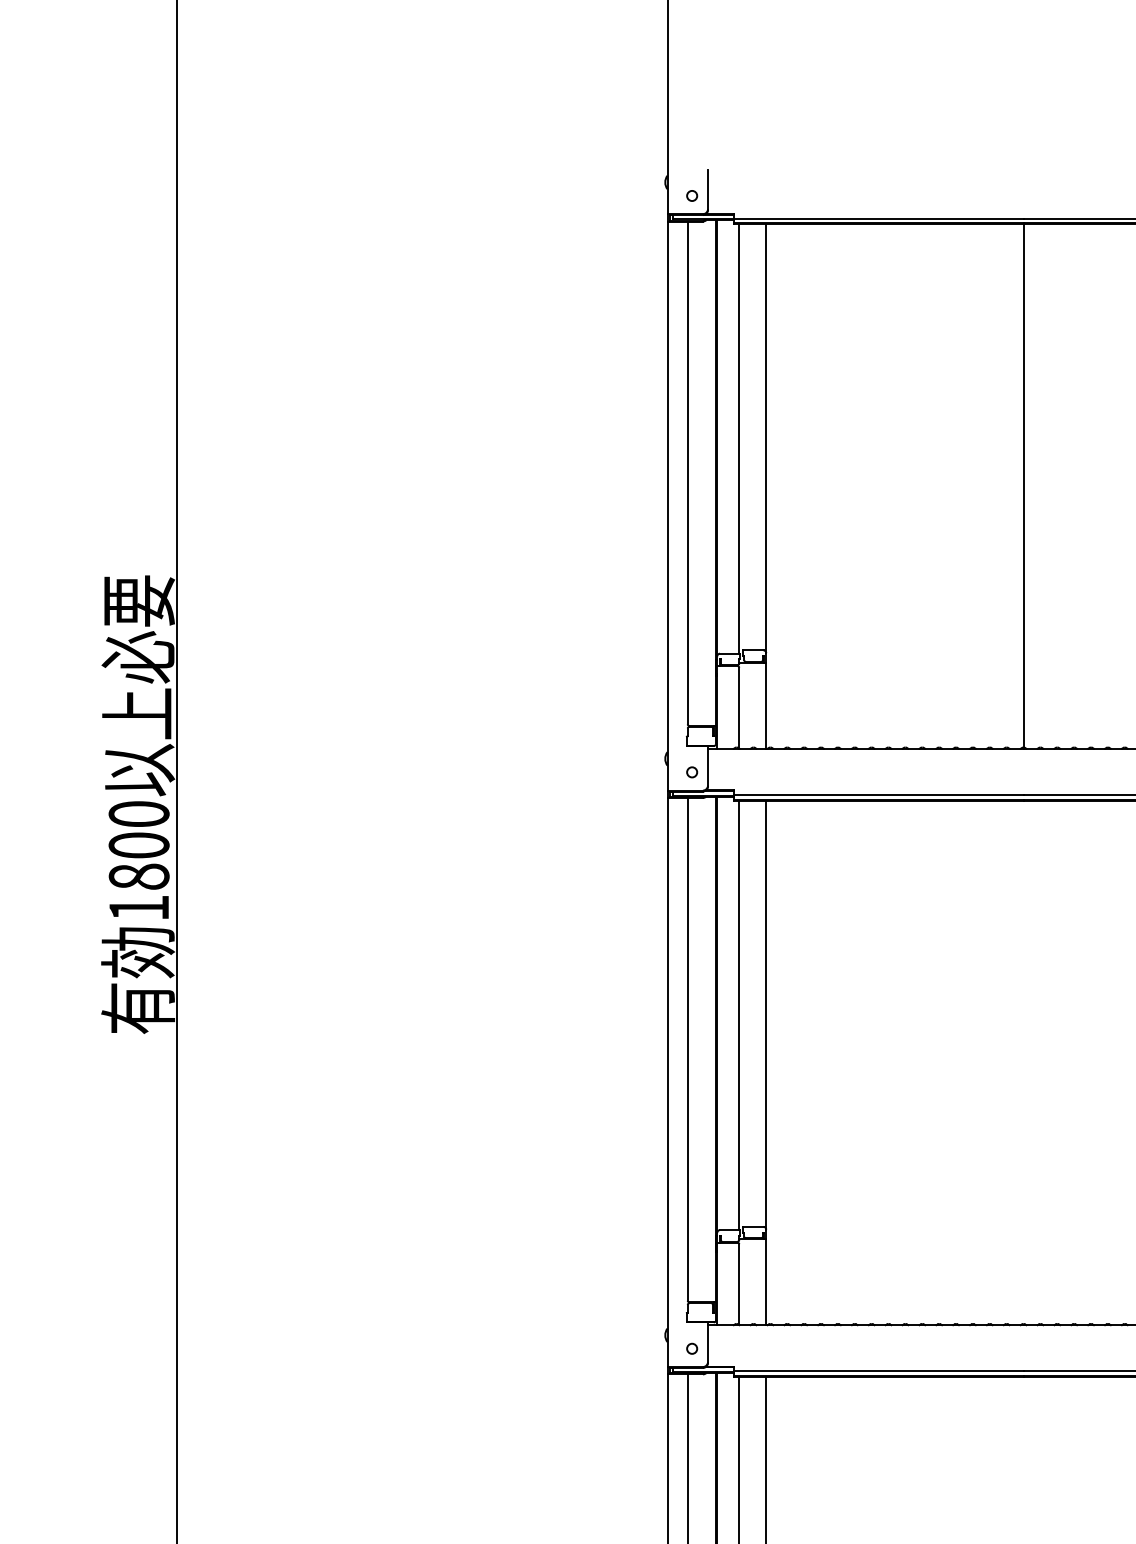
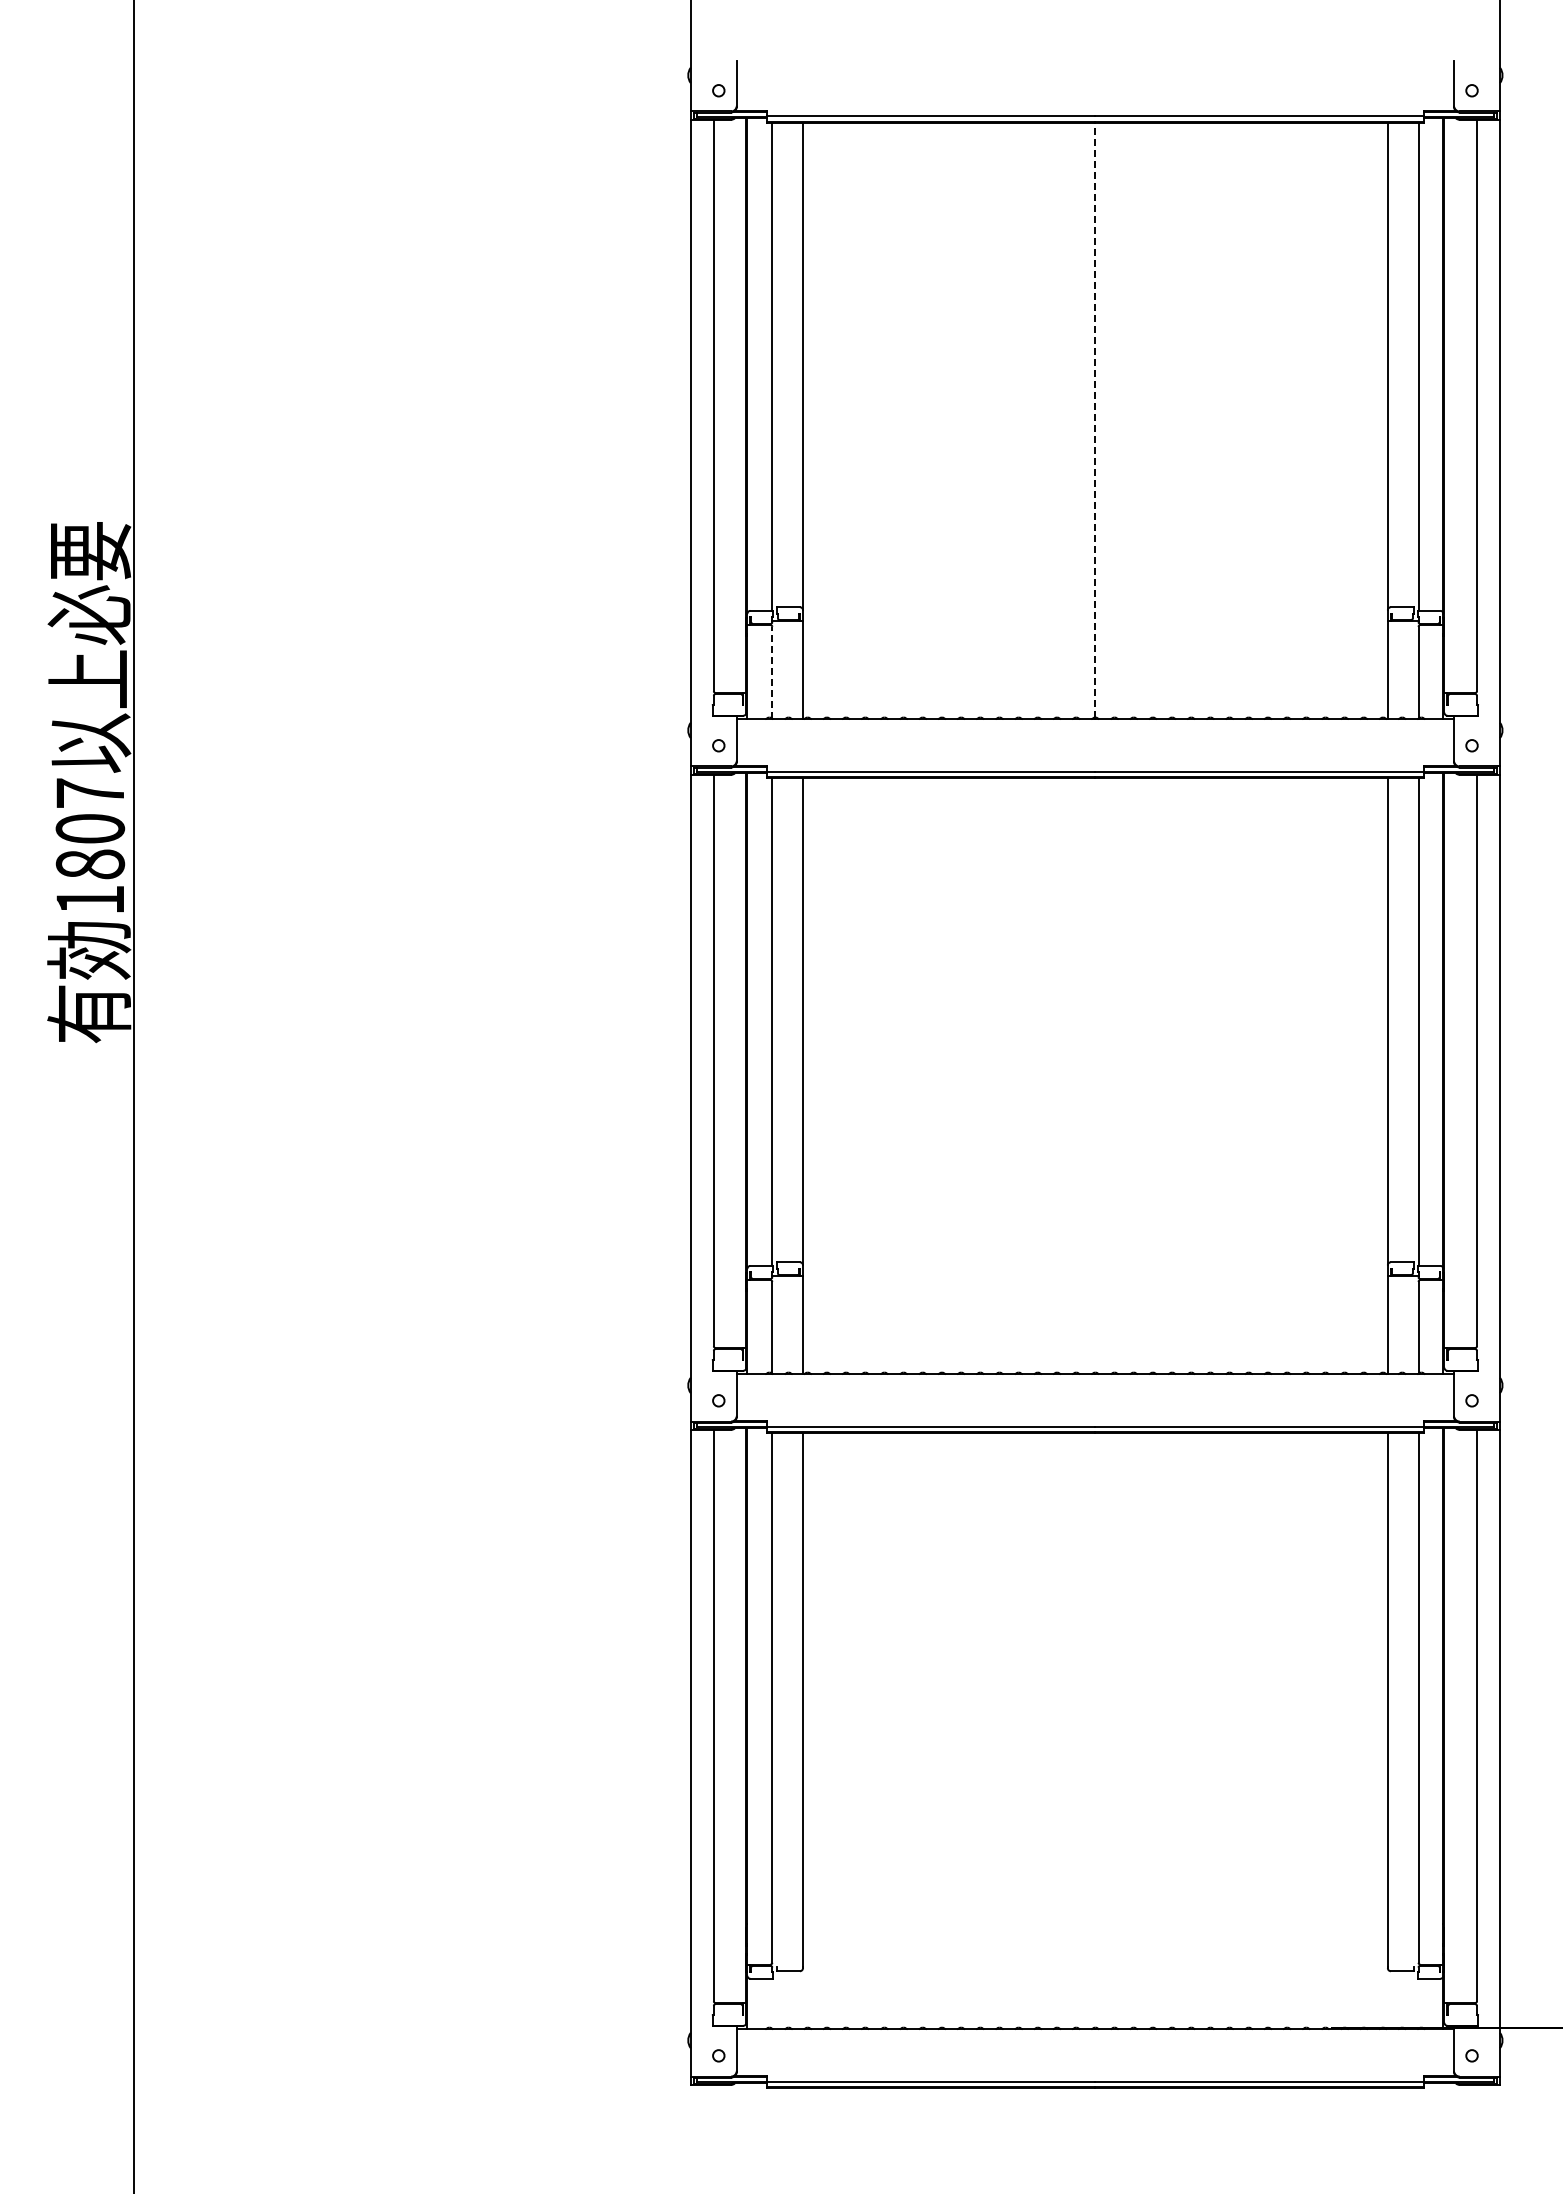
line: (1023, 485) -> (1095, 419), solid -> dashed
line: (739, 707) -> (772, 672), solid -> dashed
text: (139, 813) -> (90, 792), 1800 -> 1807

